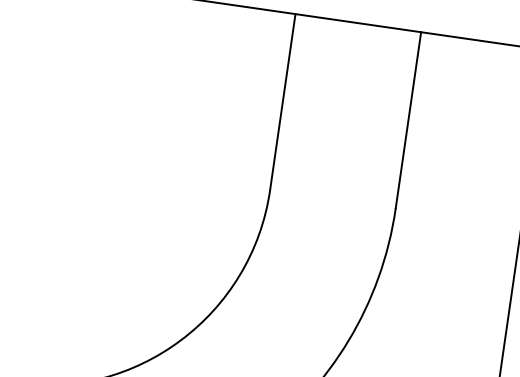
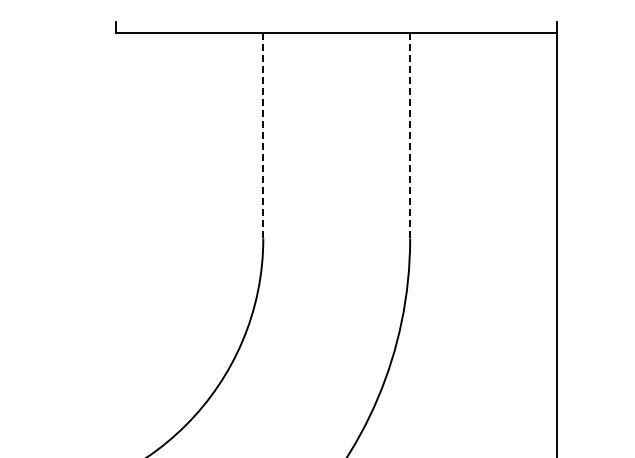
line: (282, 102) -> (263, 135), solid -> dashed
line: (408, 120) -> (410, 135), solid -> dashed

